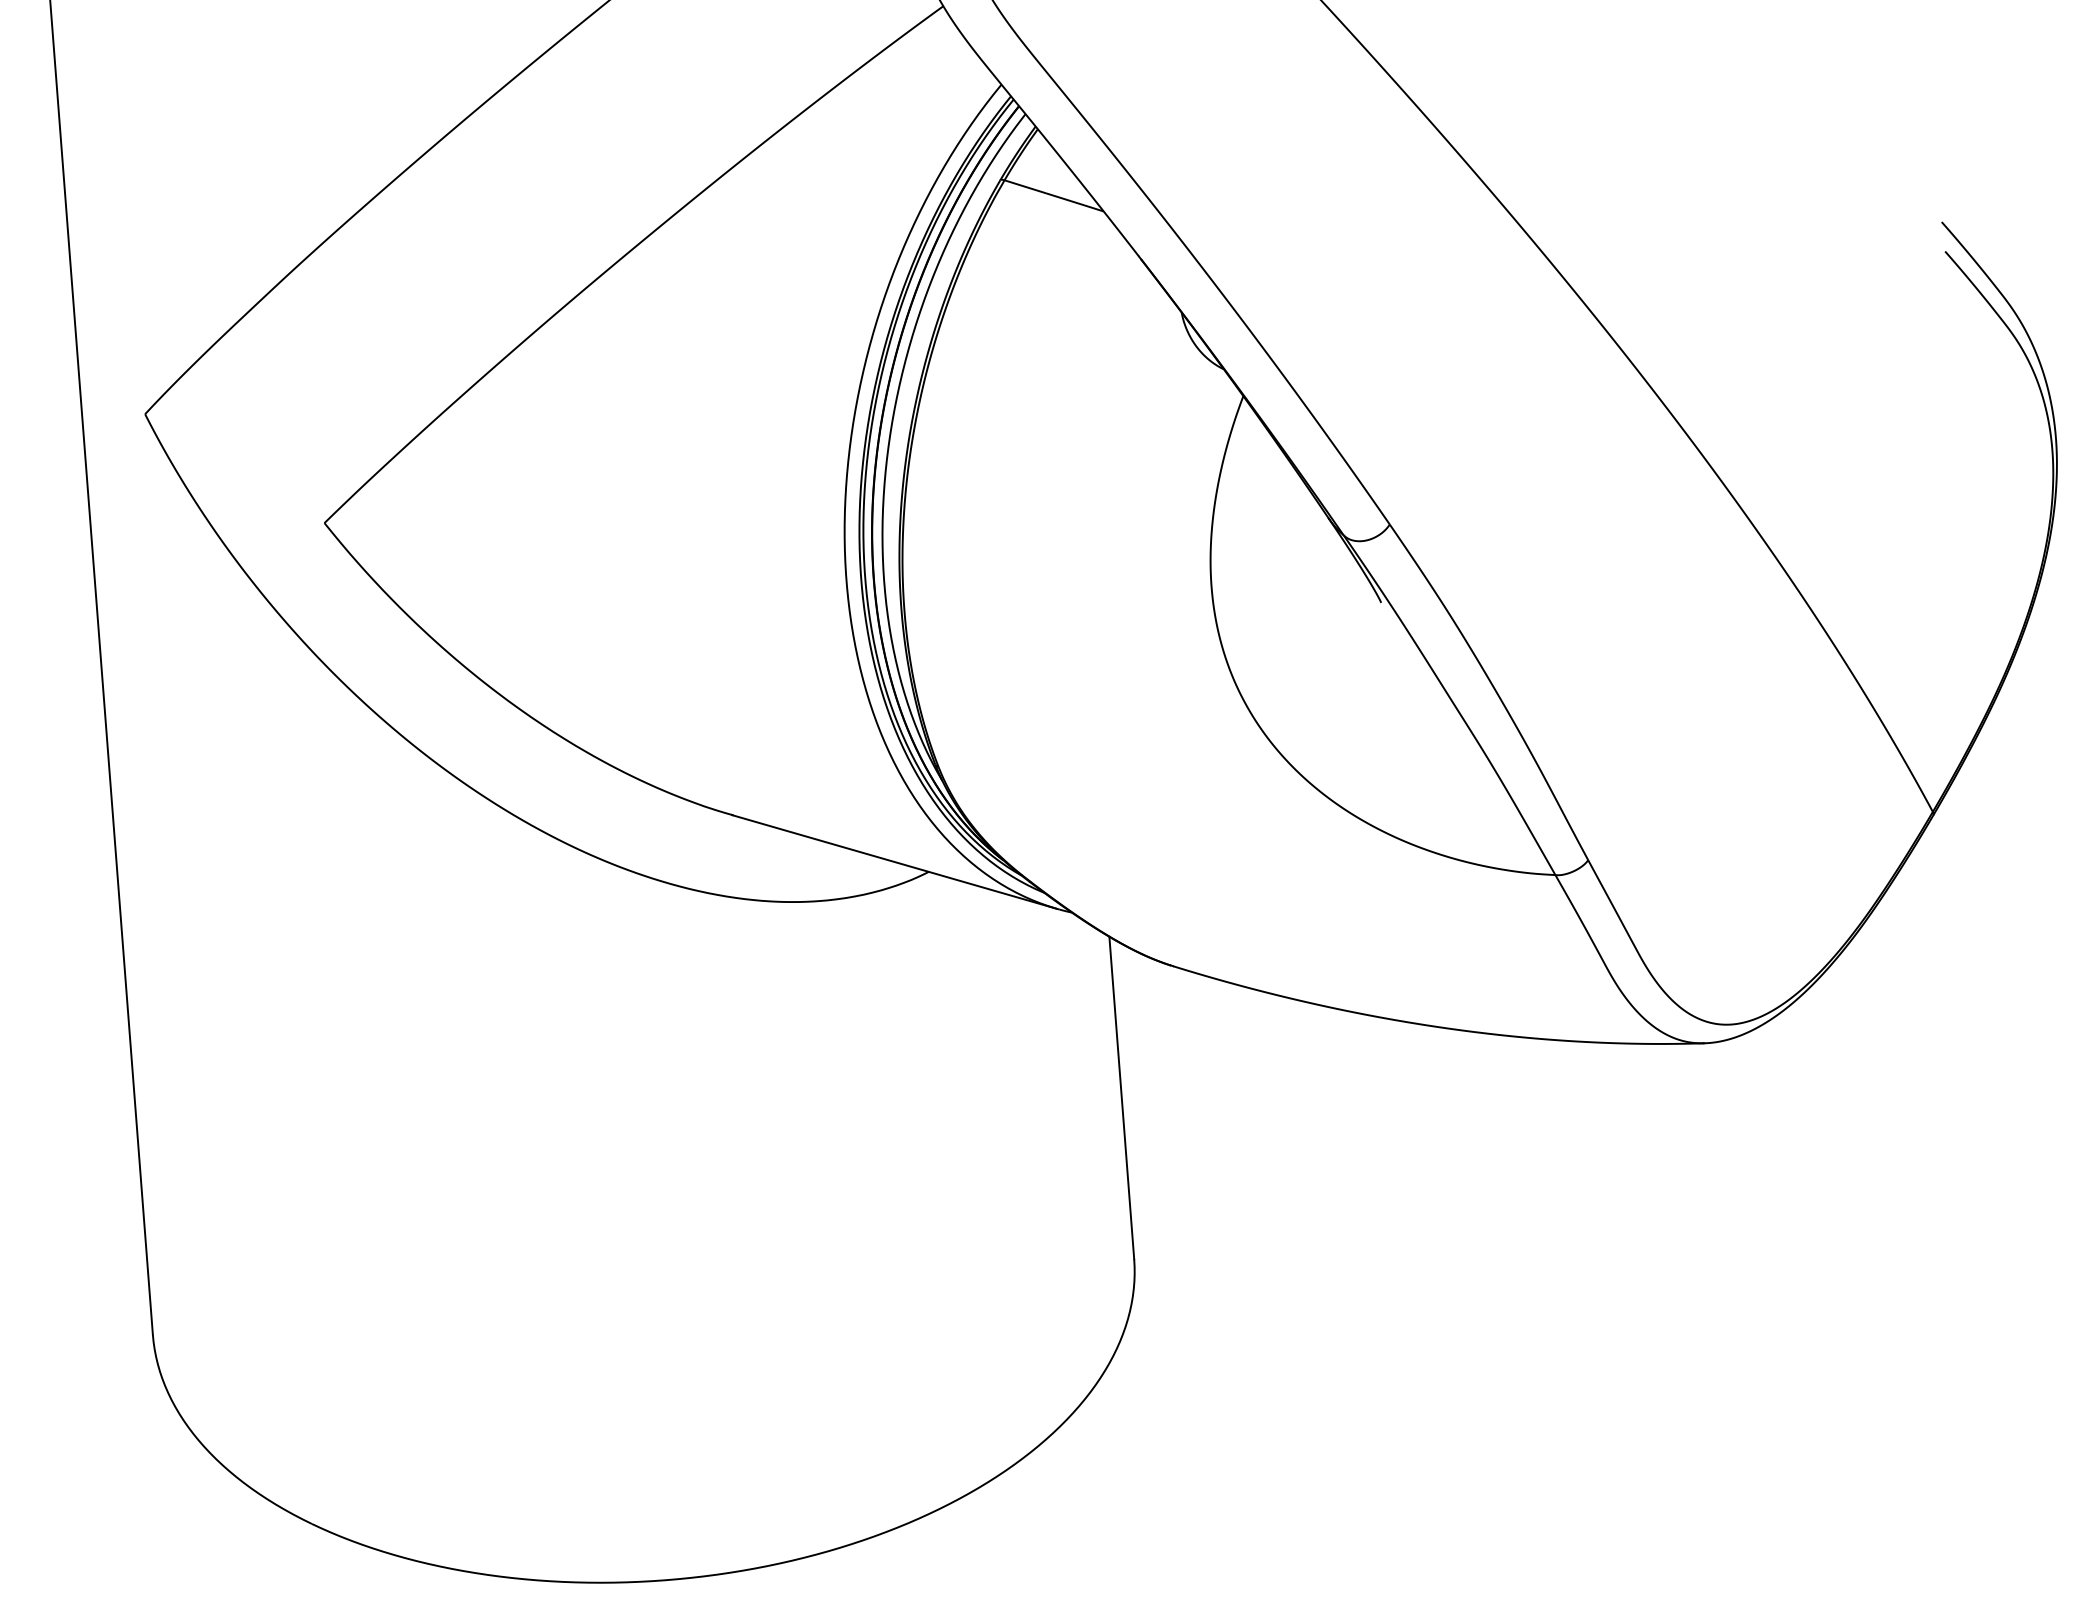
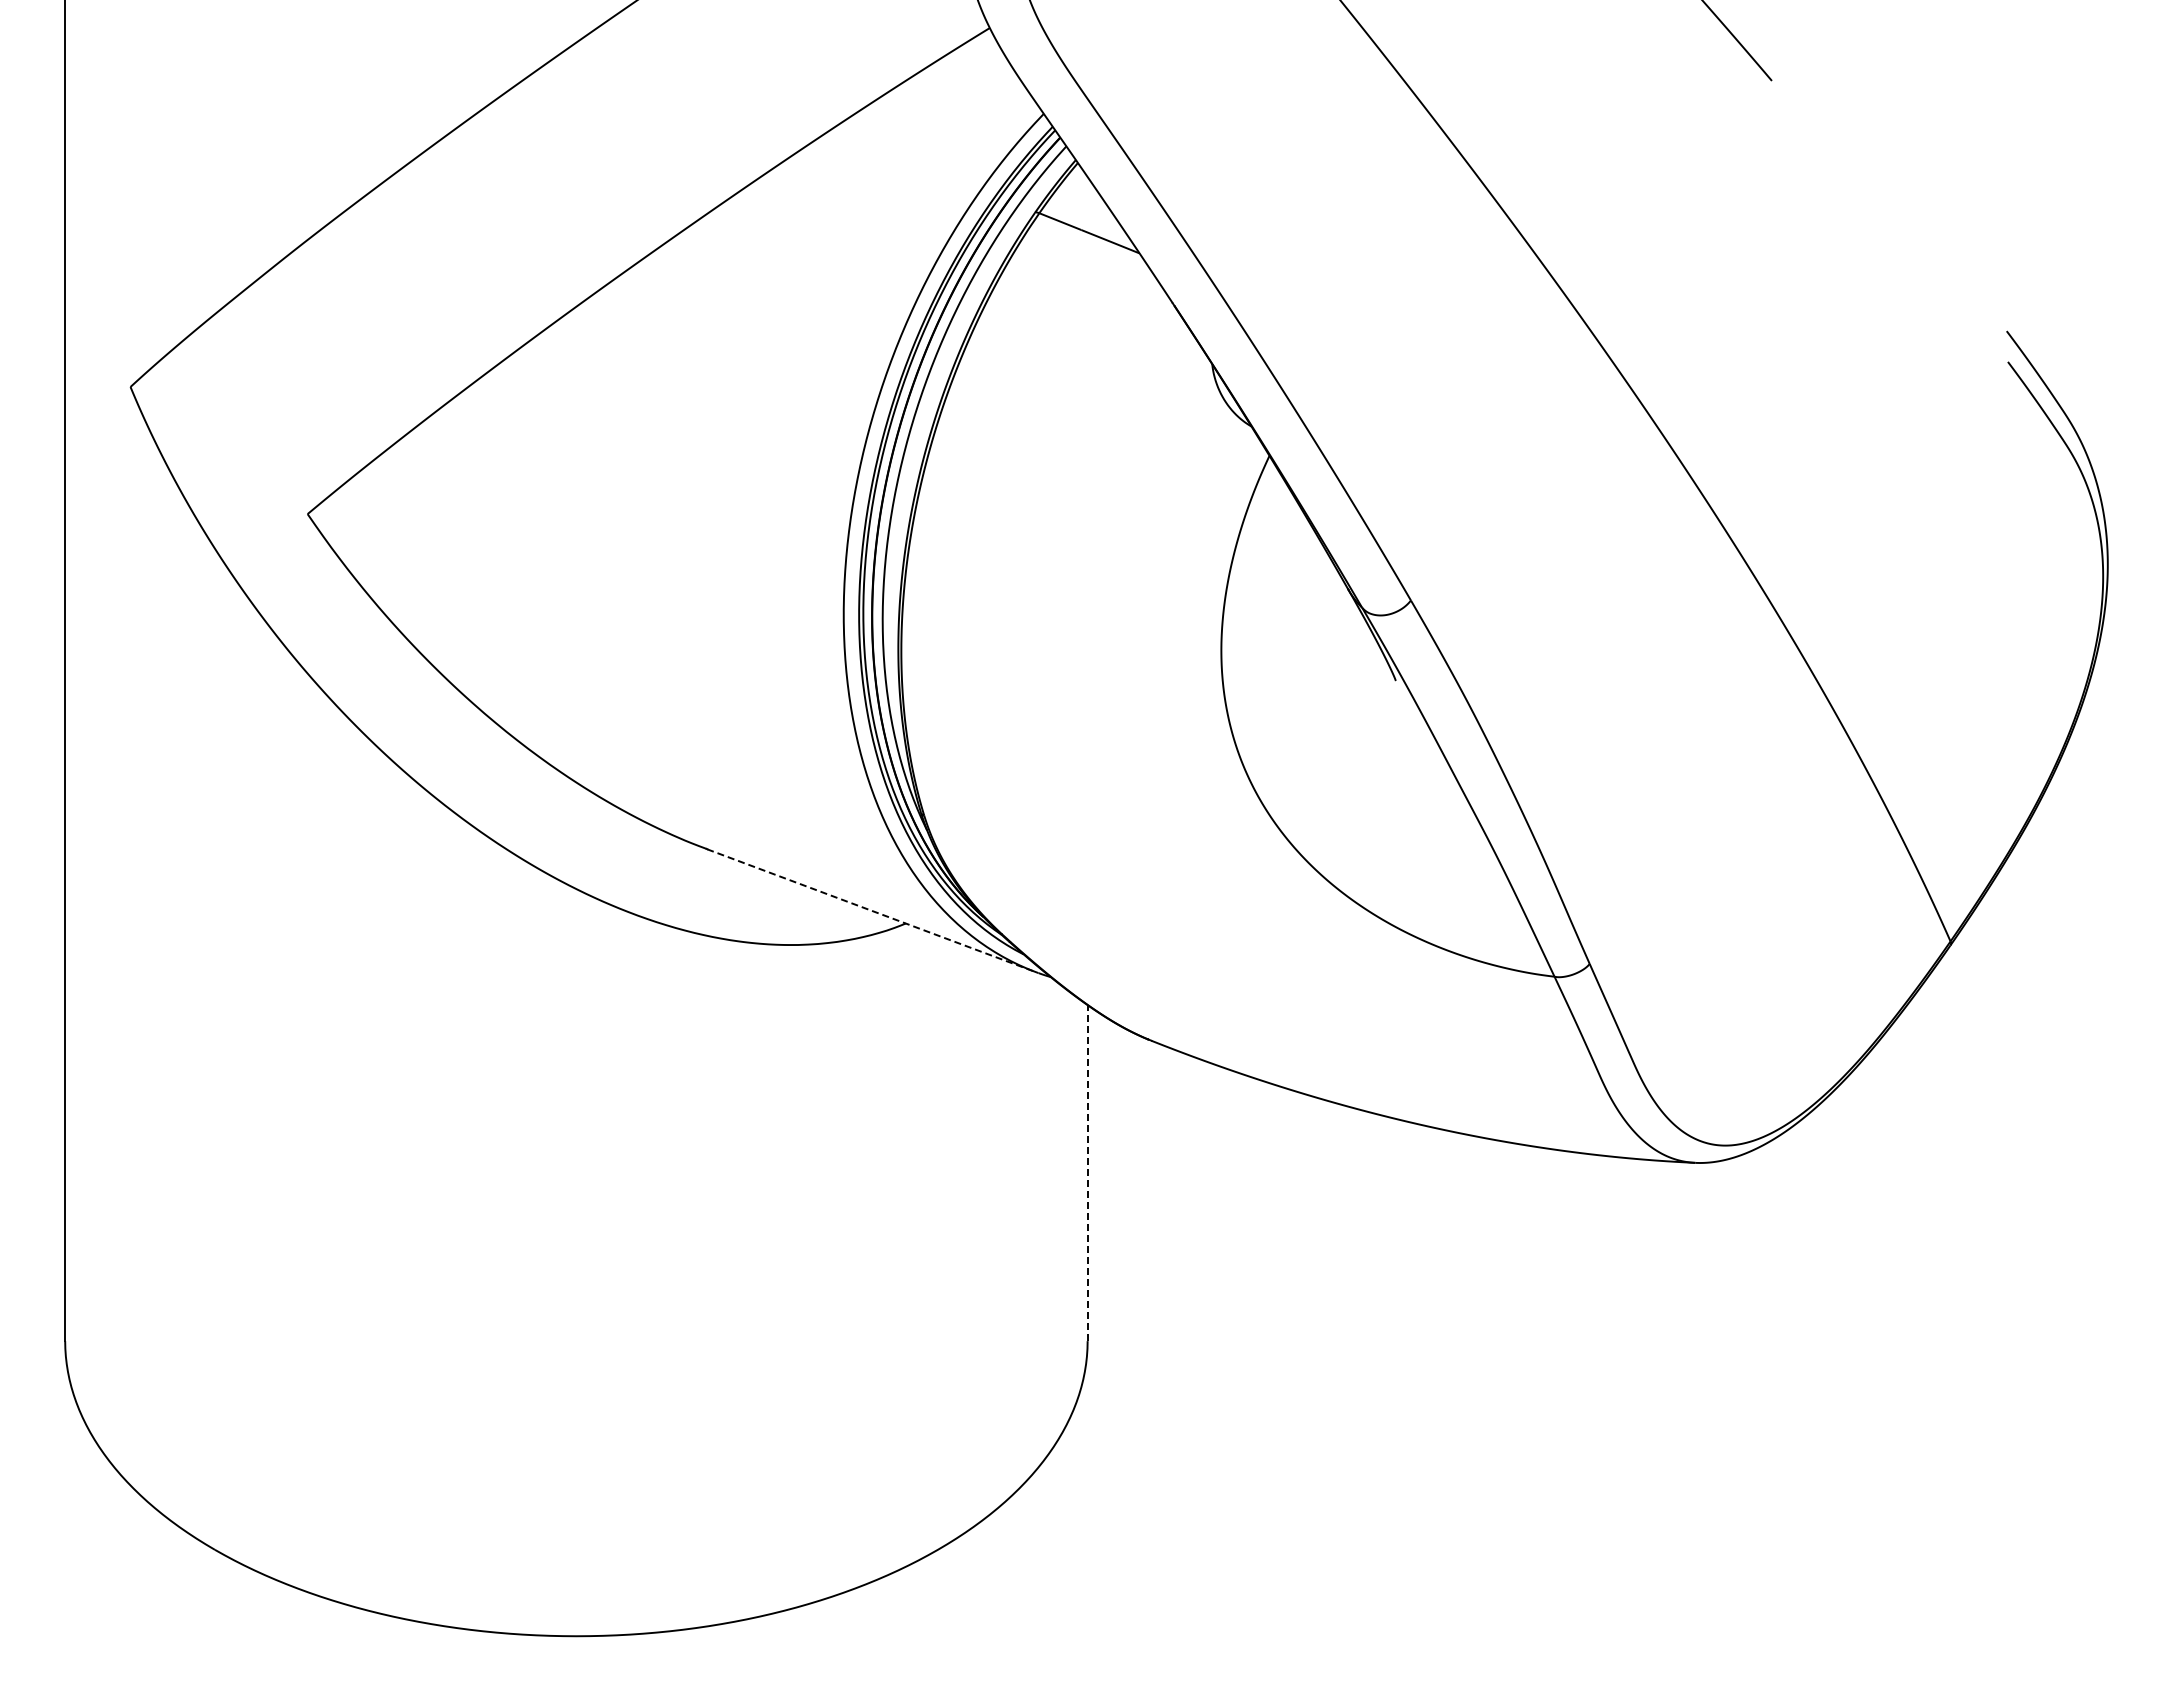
line: (894, 861) -> (871, 910), solid -> dashed
line: (1121, 1098) -> (1087, 1173), solid -> dashed

